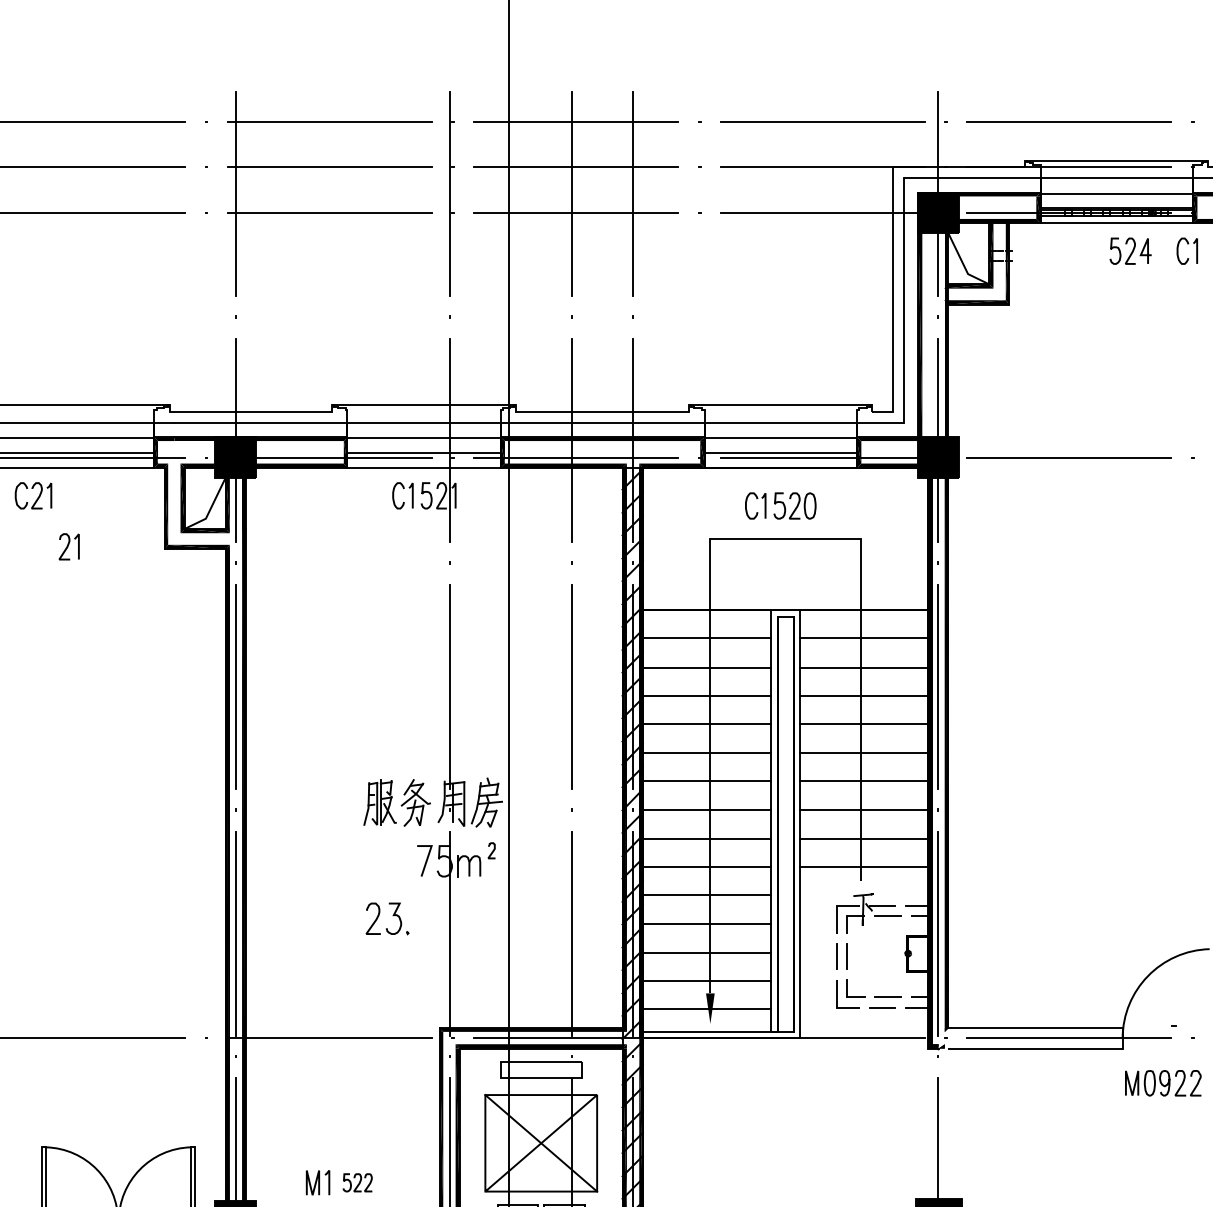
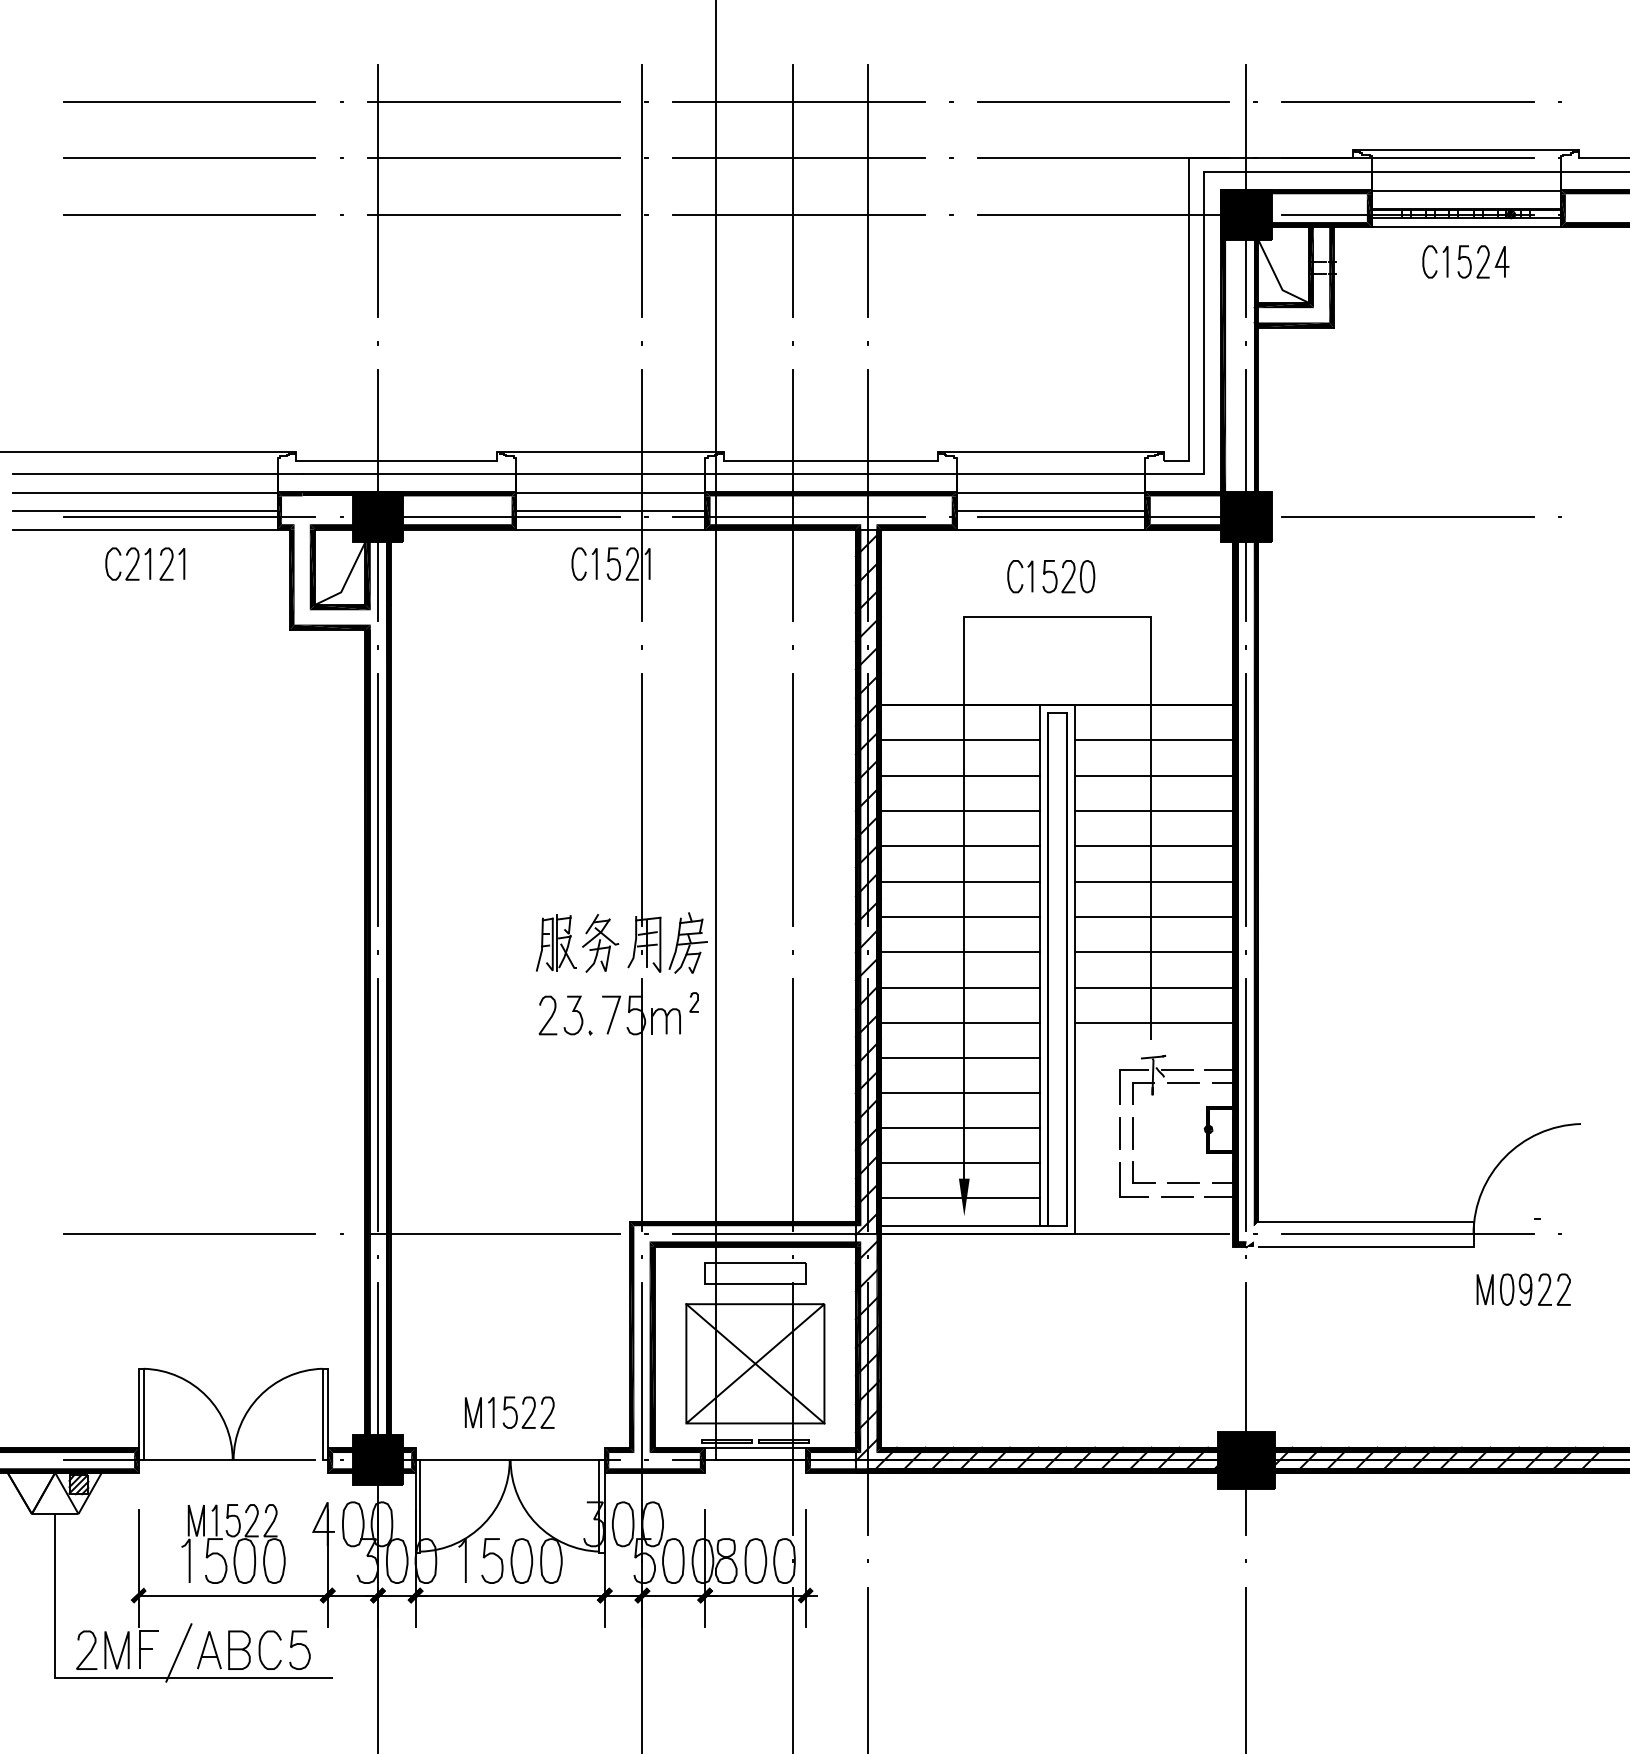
part: (1187, 244) -> (1435, 253), moved
part: (69, 546) -> (172, 563), moved
part: (393, 915) -> (572, 1011), moved
part: (357, 1182) -> (528, 1412), size x1.43

